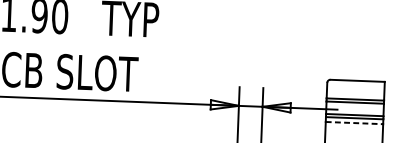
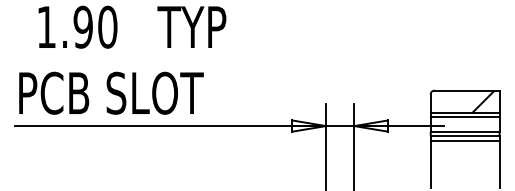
hatch: (371, 90) -> (483, 101), added
line: (354, 123) -> (465, 141), dashed -> solid

